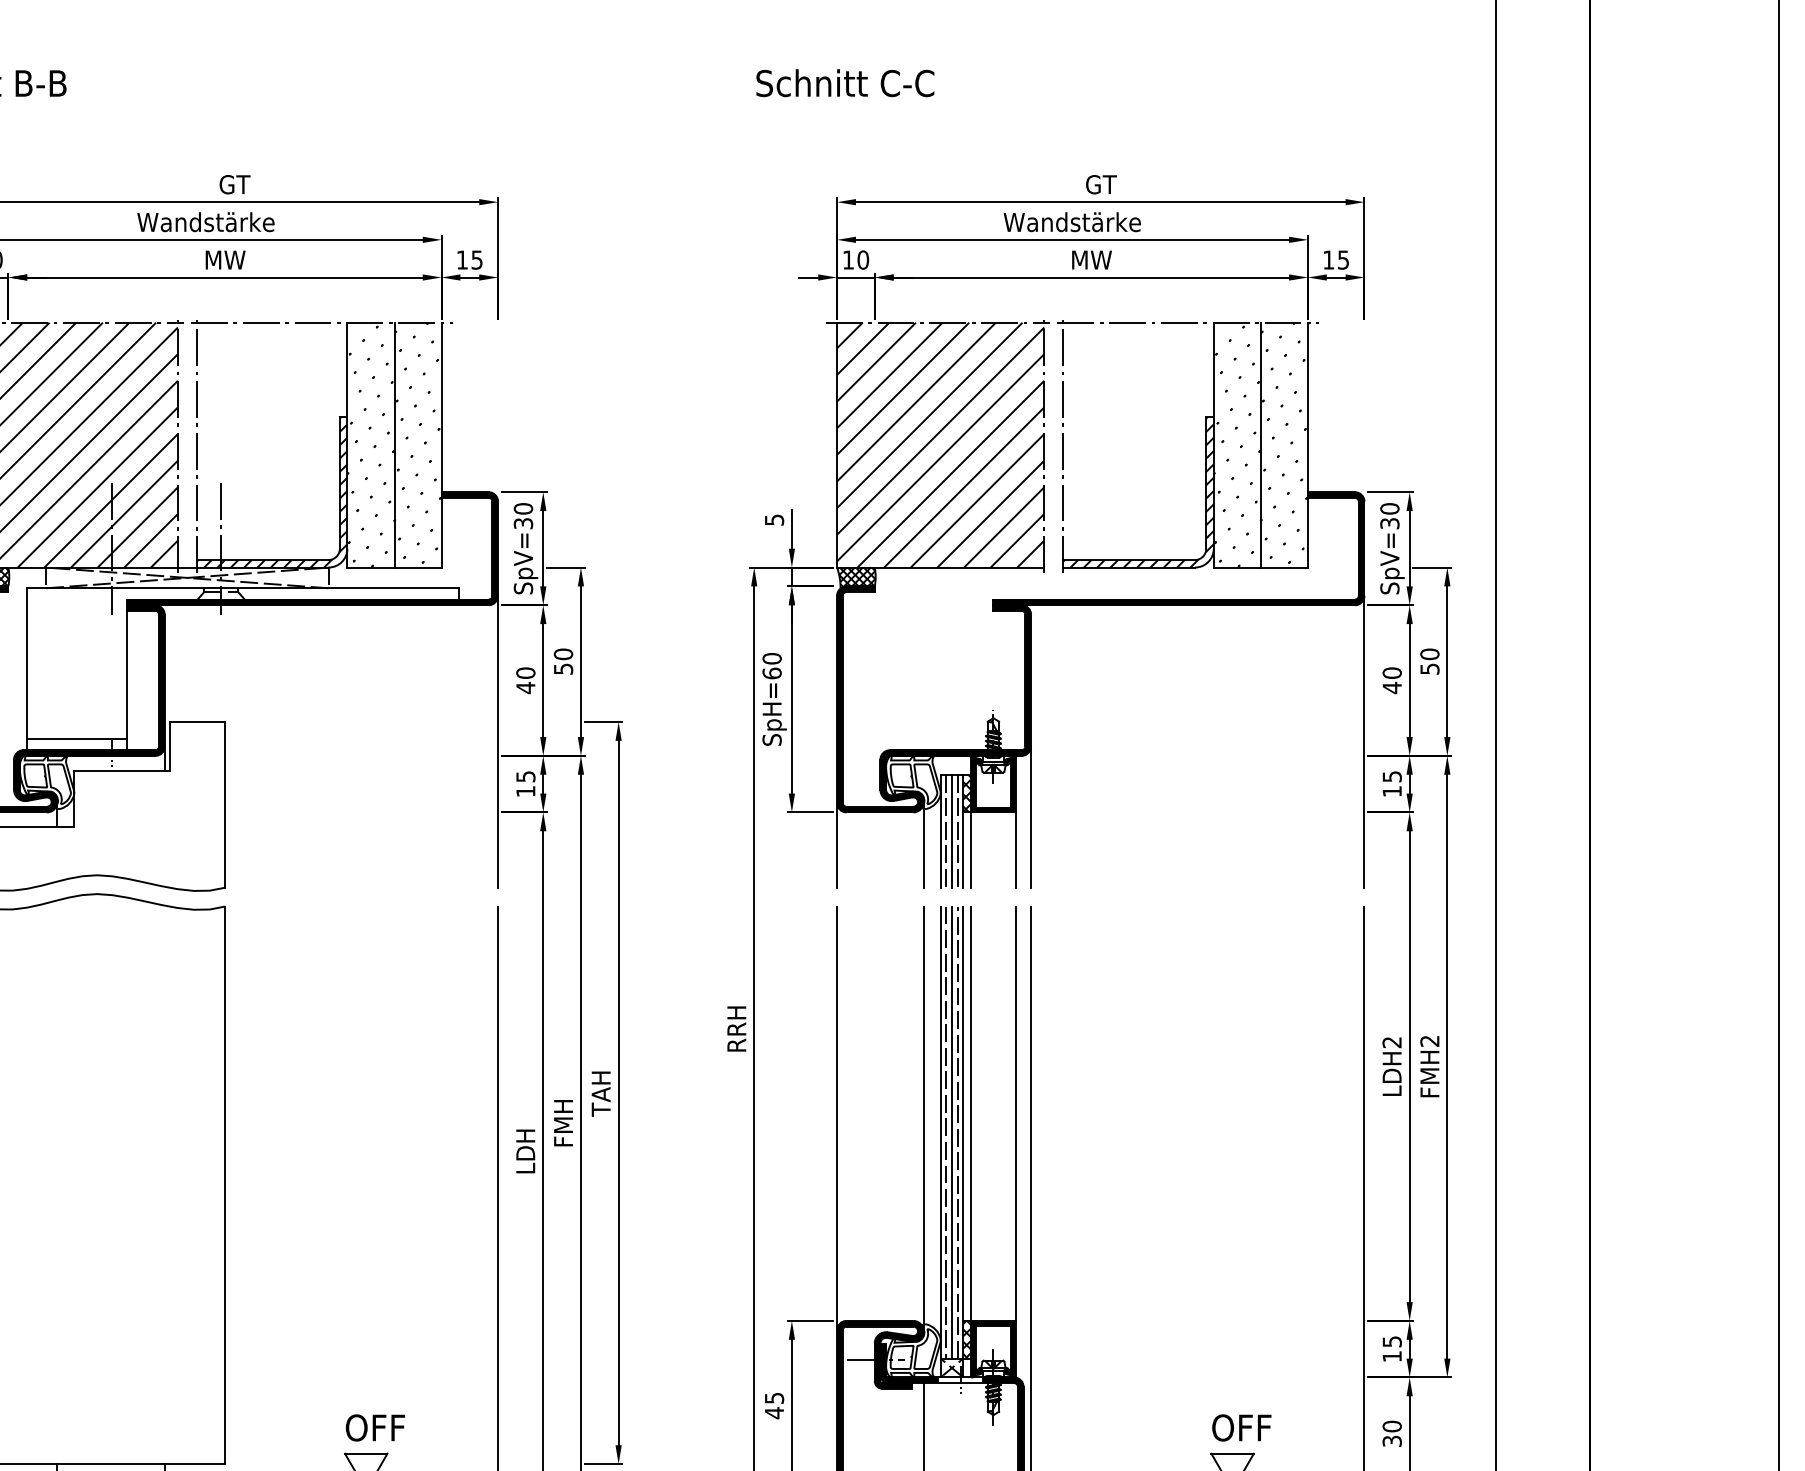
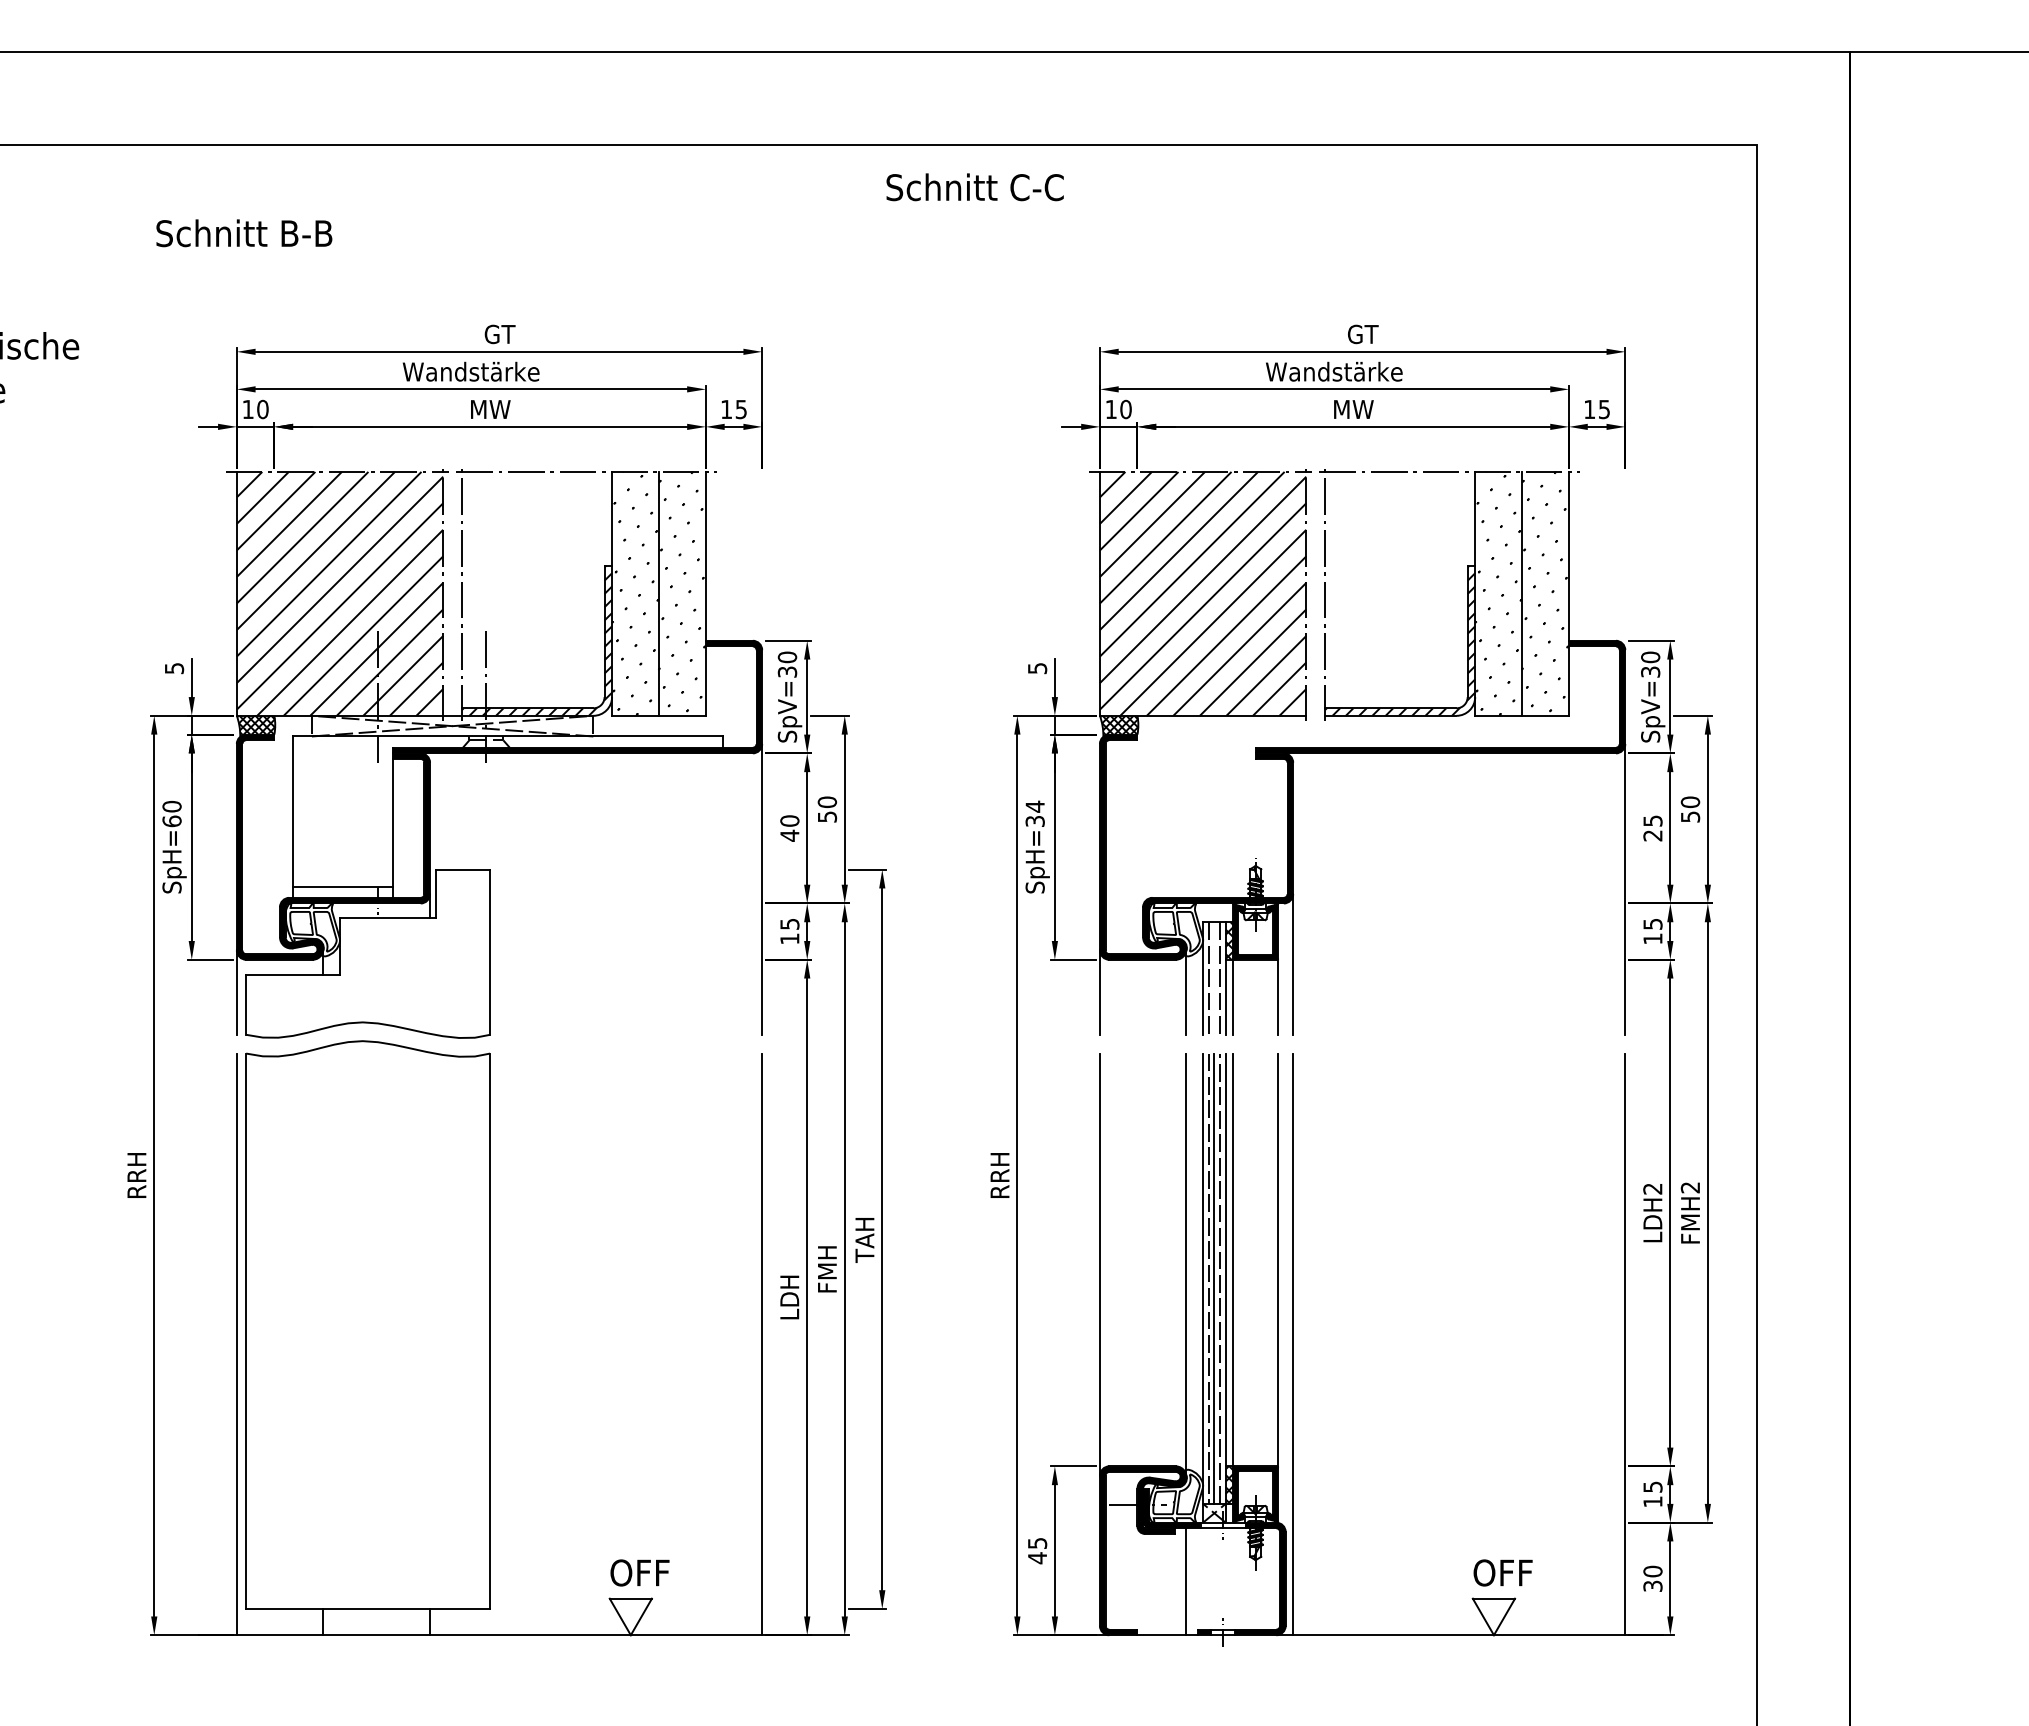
text: (844, 83) -> (974, 187), moved
text: (771, 665) -> (1034, 813), SpH=60 -> SpH=34
text: (1391, 680) -> (1652, 828), 40 -> 25
line: (952, 831) -> (1214, 978), removed

